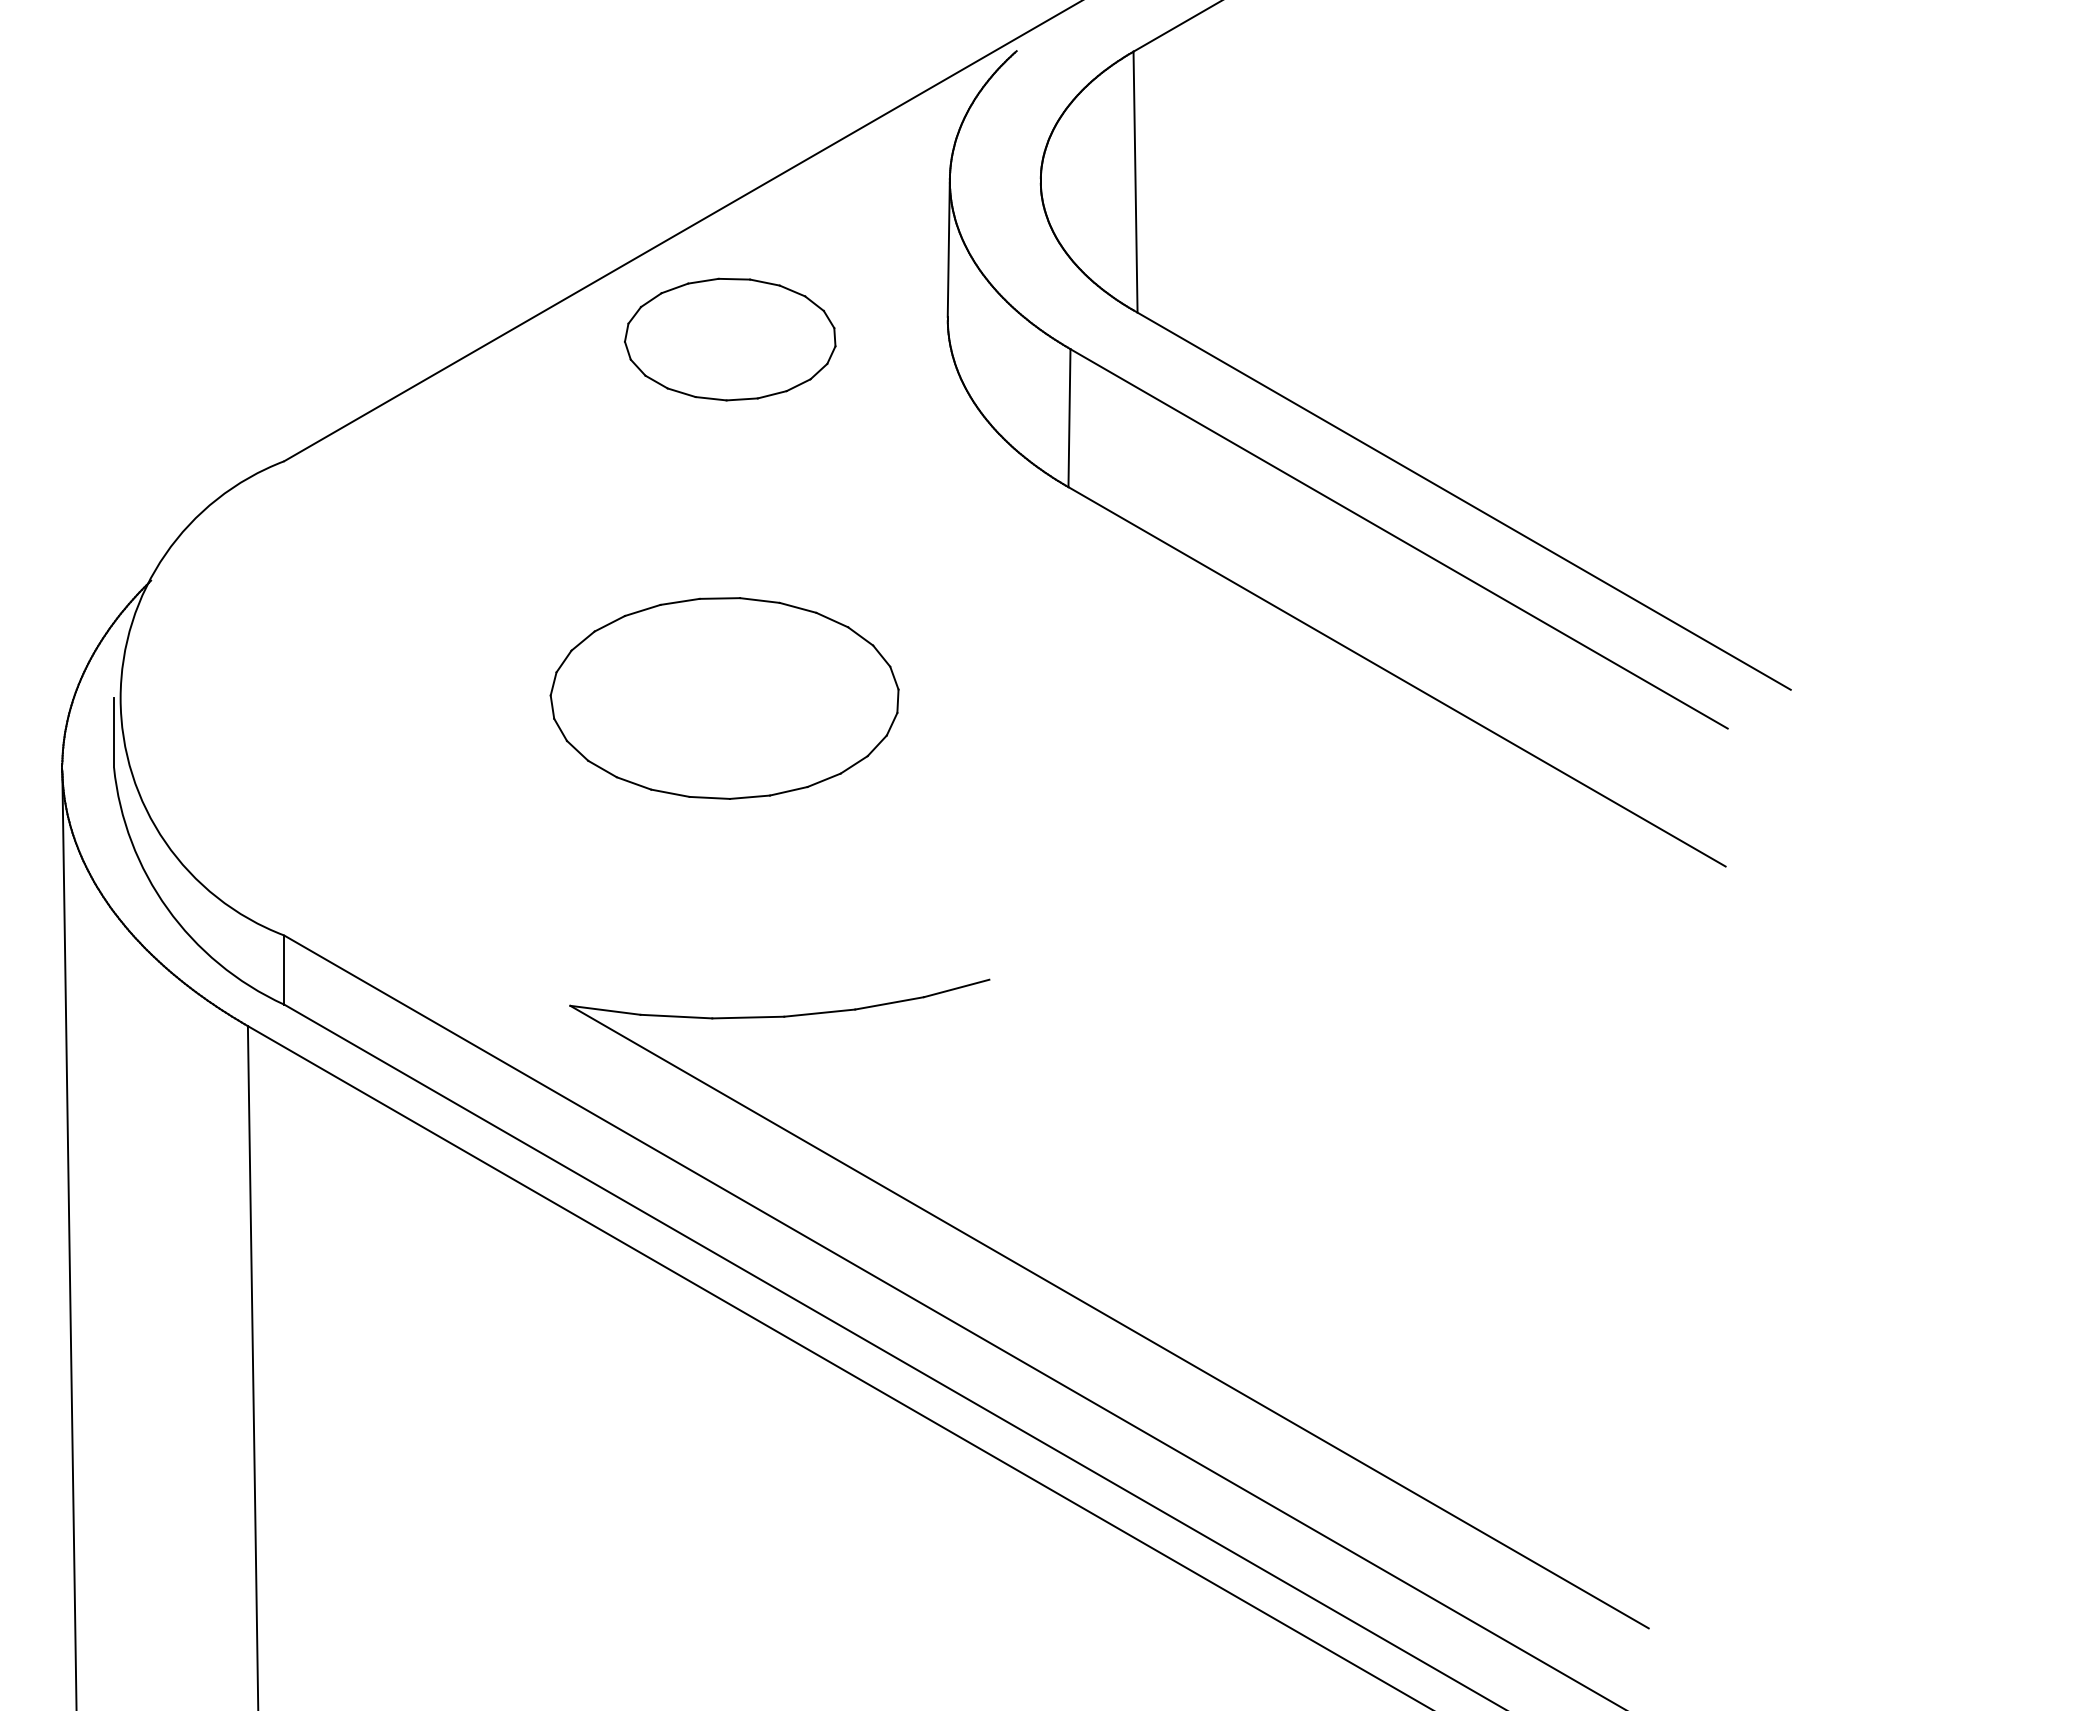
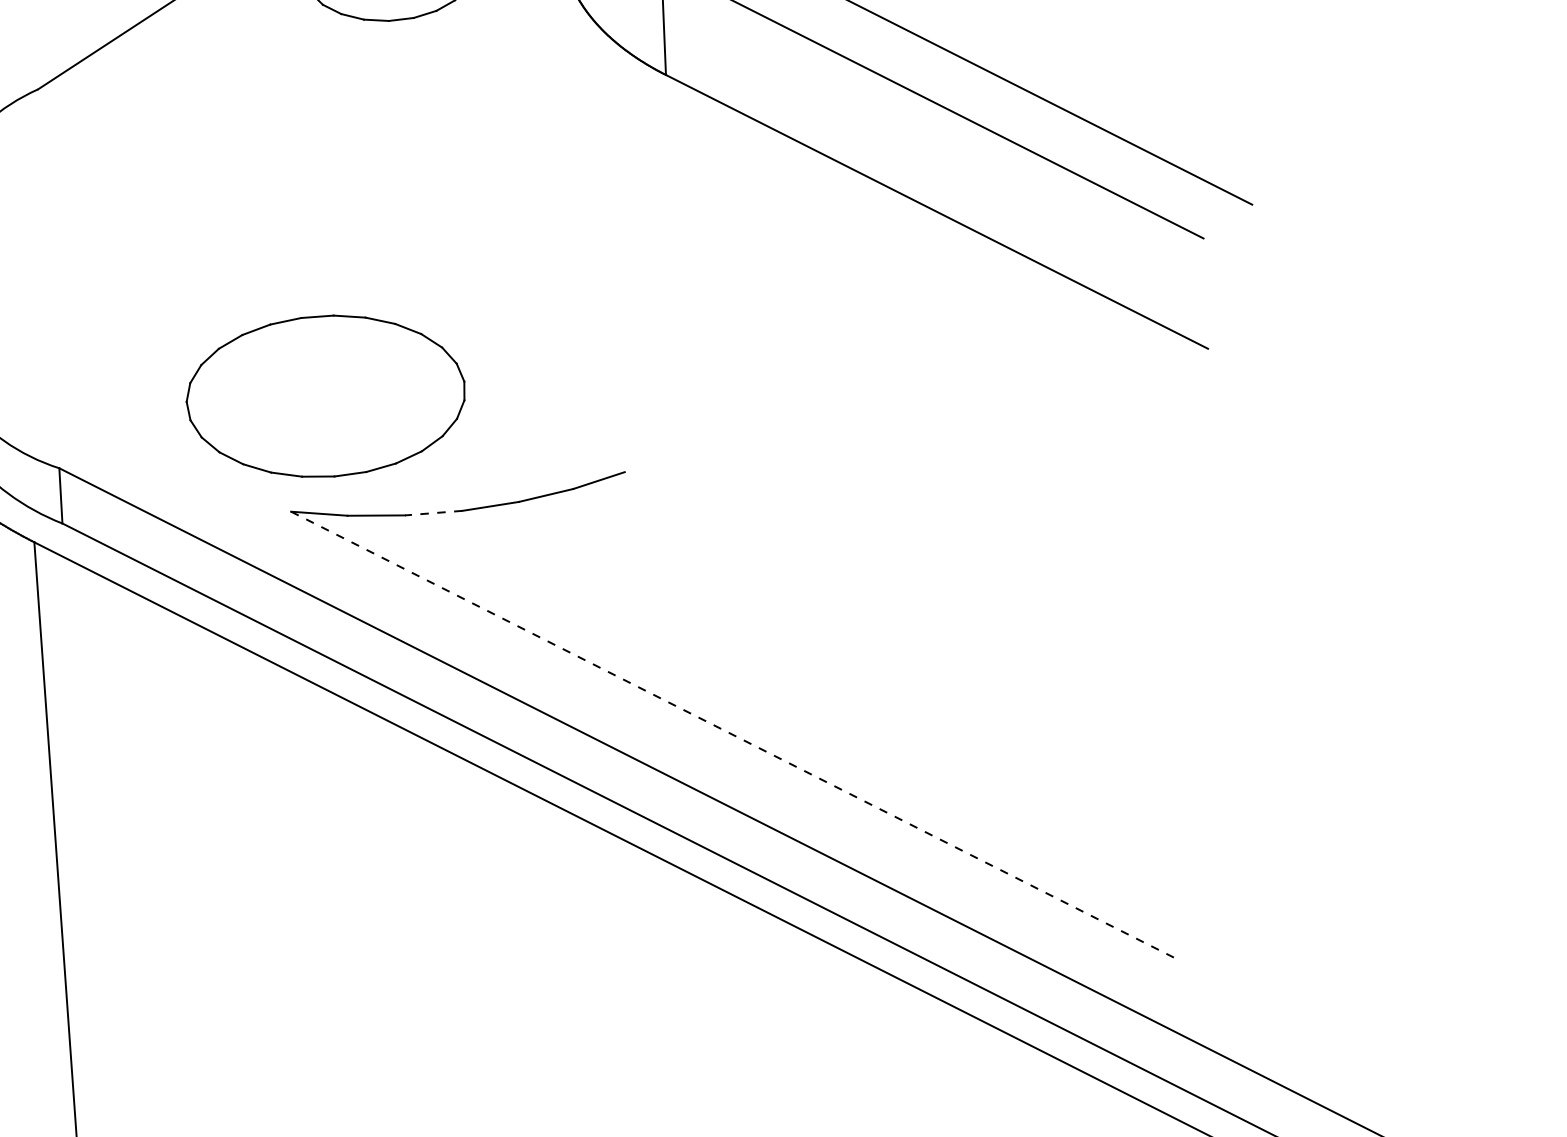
part: (724, 698) -> (325, 396), moved
line: (748, 1017) -> (433, 513), solid -> dashed
line: (1109, 1317) -> (735, 736), solid -> dashed

